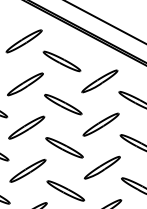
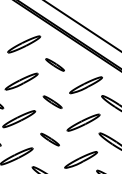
part: (61, 61) -> (54, 64), size x0.6
part: (63, 104) -> (52, 102), size x0.6
part: (64, 147) -> (50, 139), size x0.6

